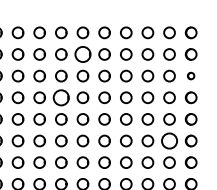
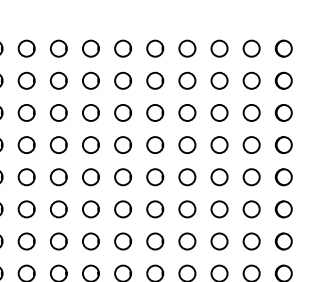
part: (82, 54) -> (122, 80), size x0.71
part: (190, 75) -> (282, 112), size x1.67
circle: (61, 97) -> (91, 144), size x0.71
circle: (169, 140) -> (251, 208), size x0.71

